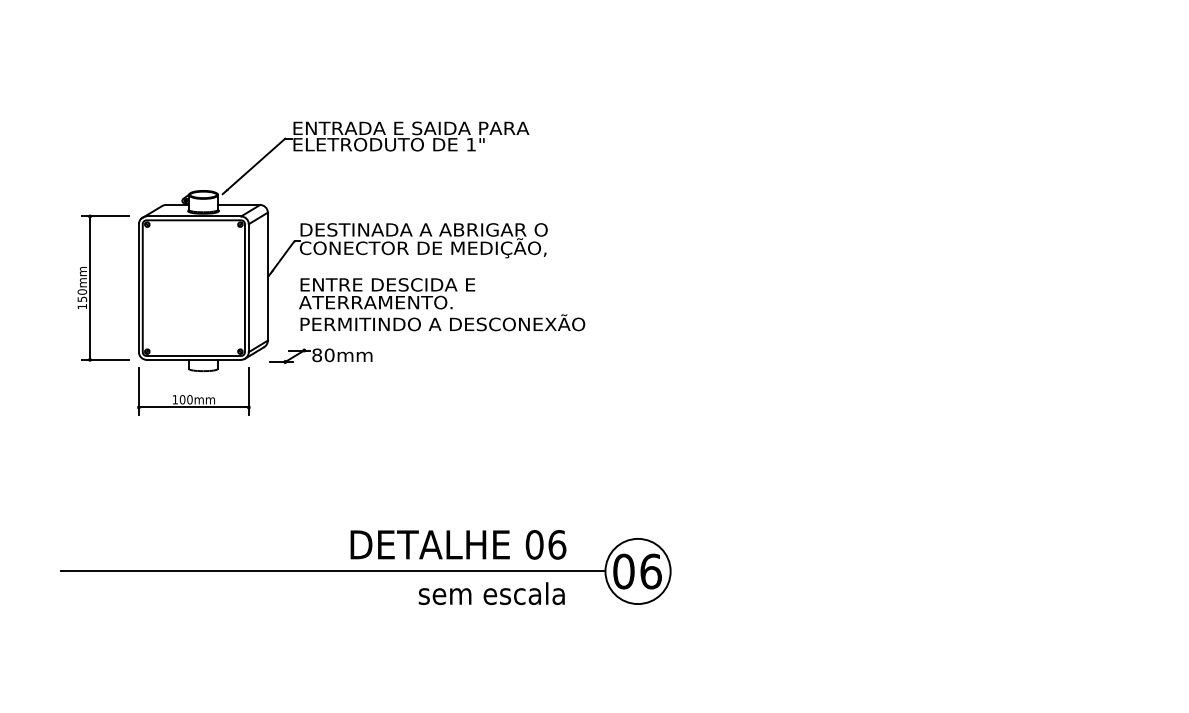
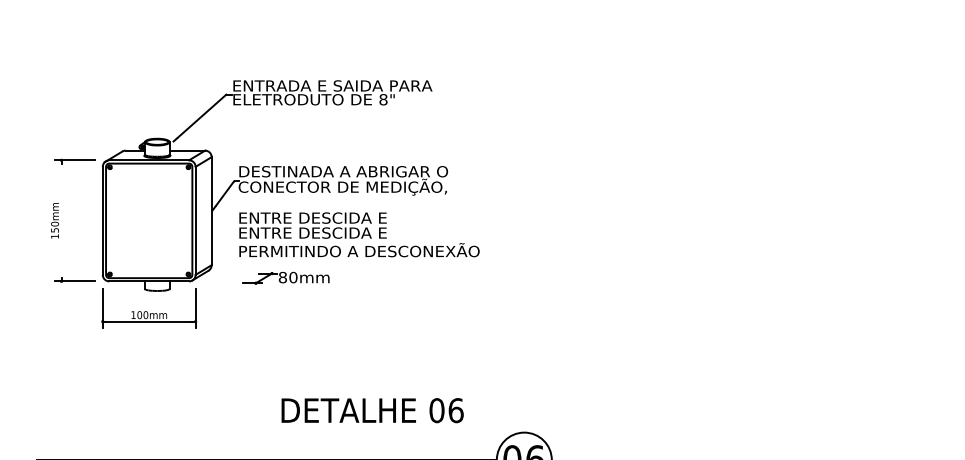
text: (471, 144) -> (383, 99), 1" -> 8"
line: (90, 287) -> (61, 220), removed
text: (387, 302) -> (312, 232), ATERRAMENTO. -> ENTRE DESCIDA E
part: (320, 355) -> (285, 277), moved
text: (458, 544) -> (372, 410), moved

